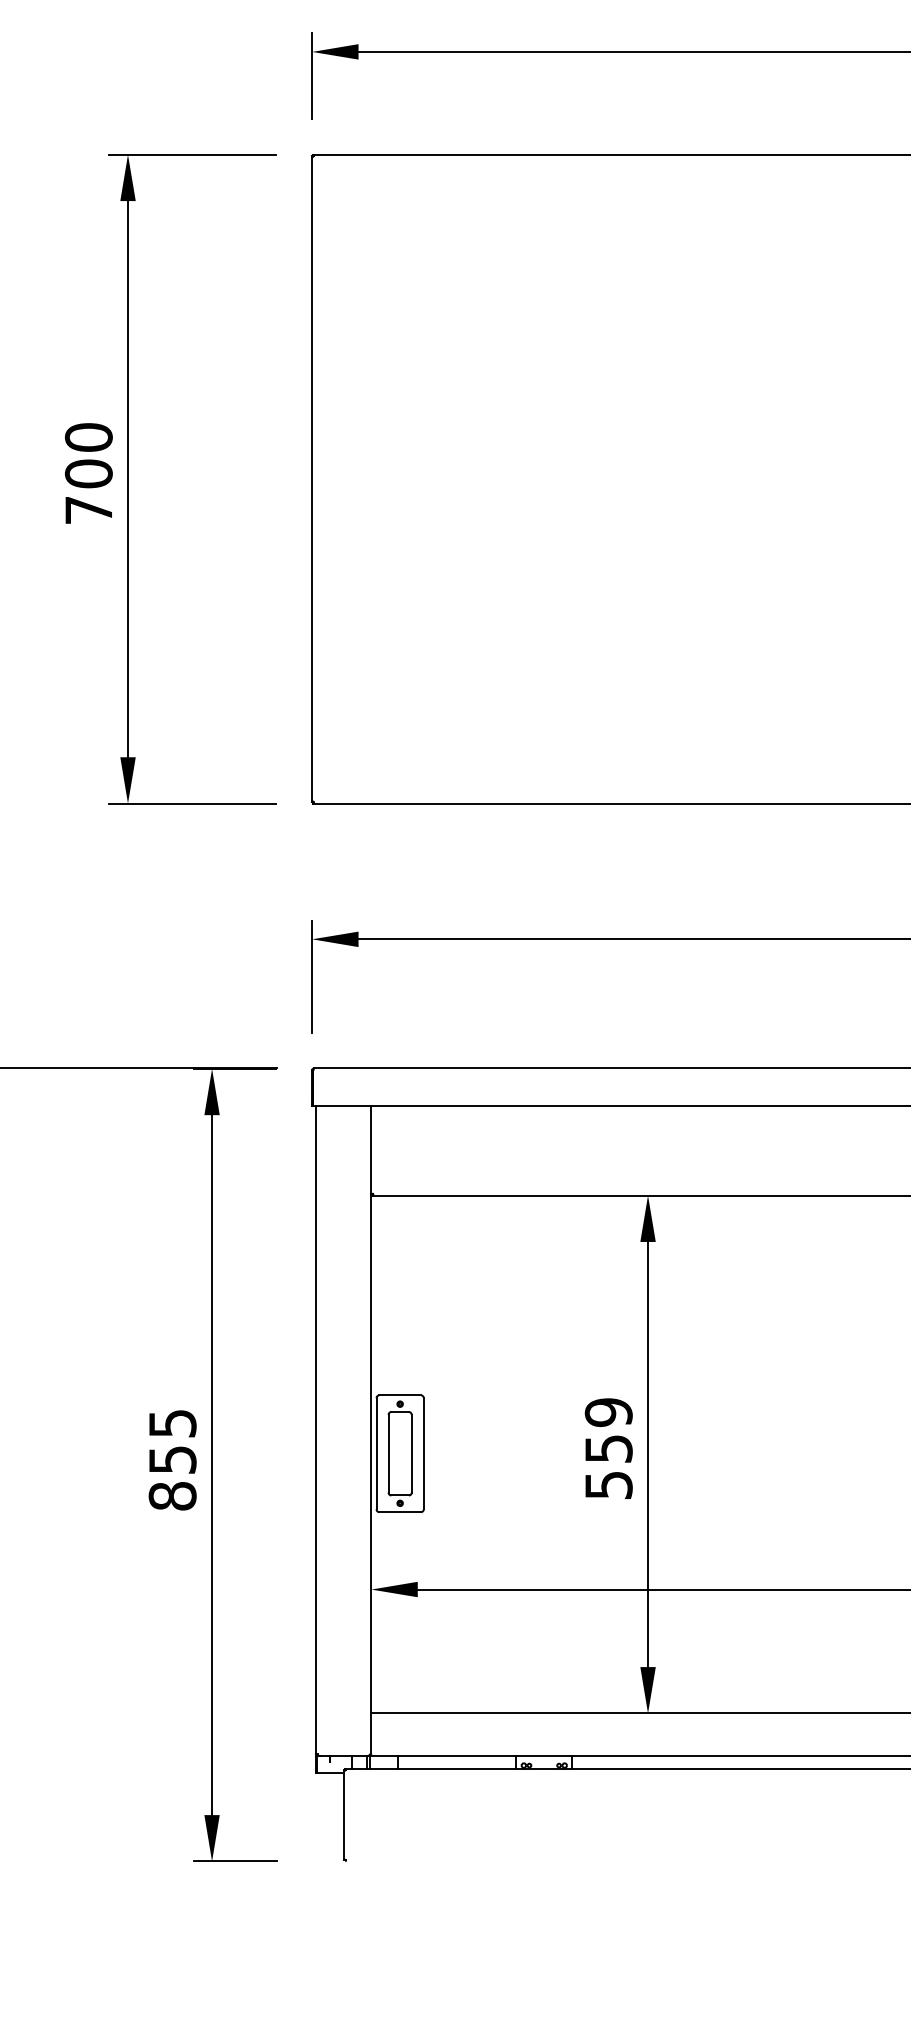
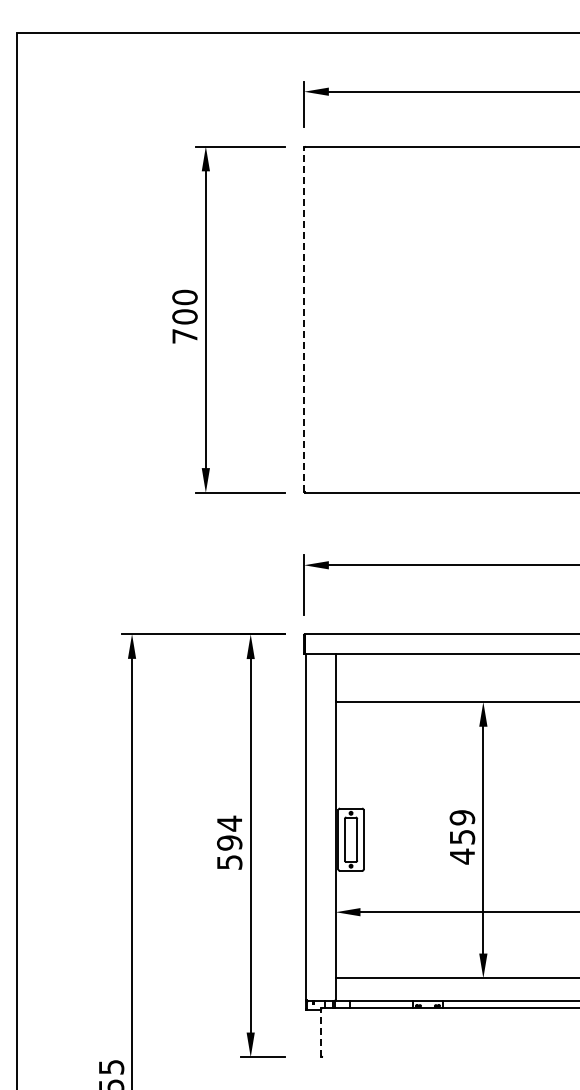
line: (312, 478) -> (304, 319), solid -> dashed
text: (172, 1458) -> (229, 842), 855 -> 594
text: (608, 1485) -> (462, 856), 559 -> 459
line: (344, 1814) -> (321, 1032), solid -> dashed

